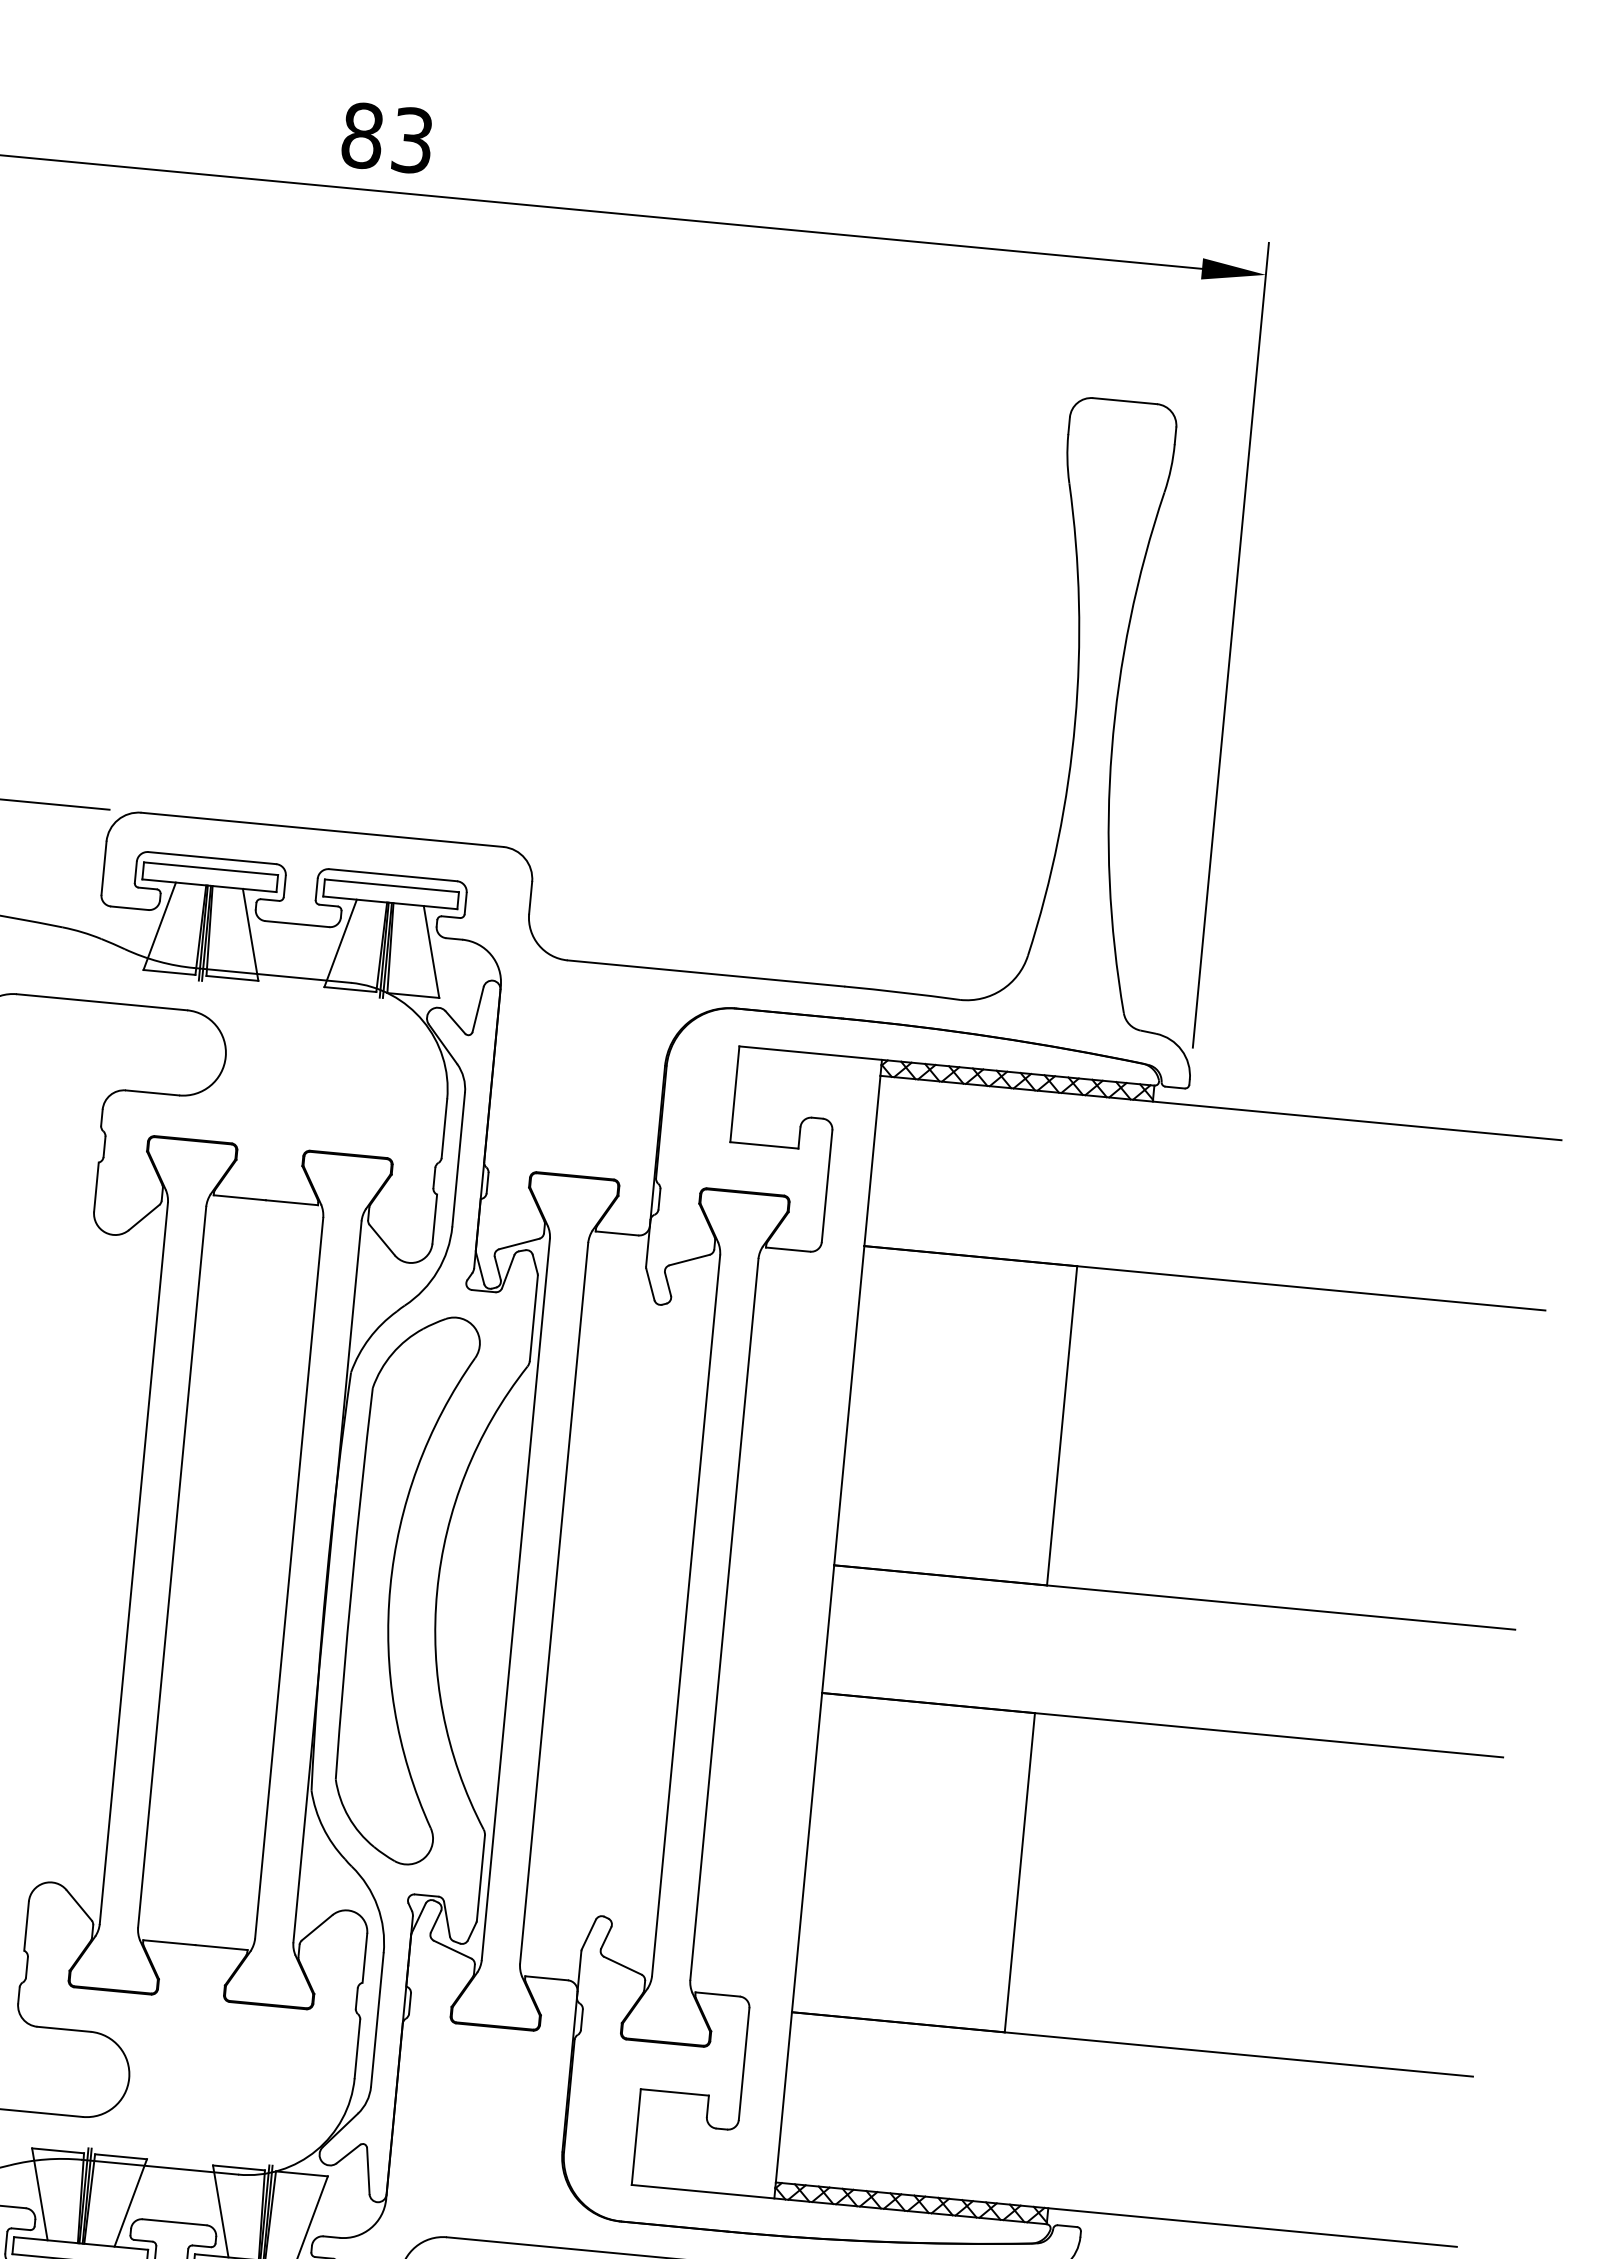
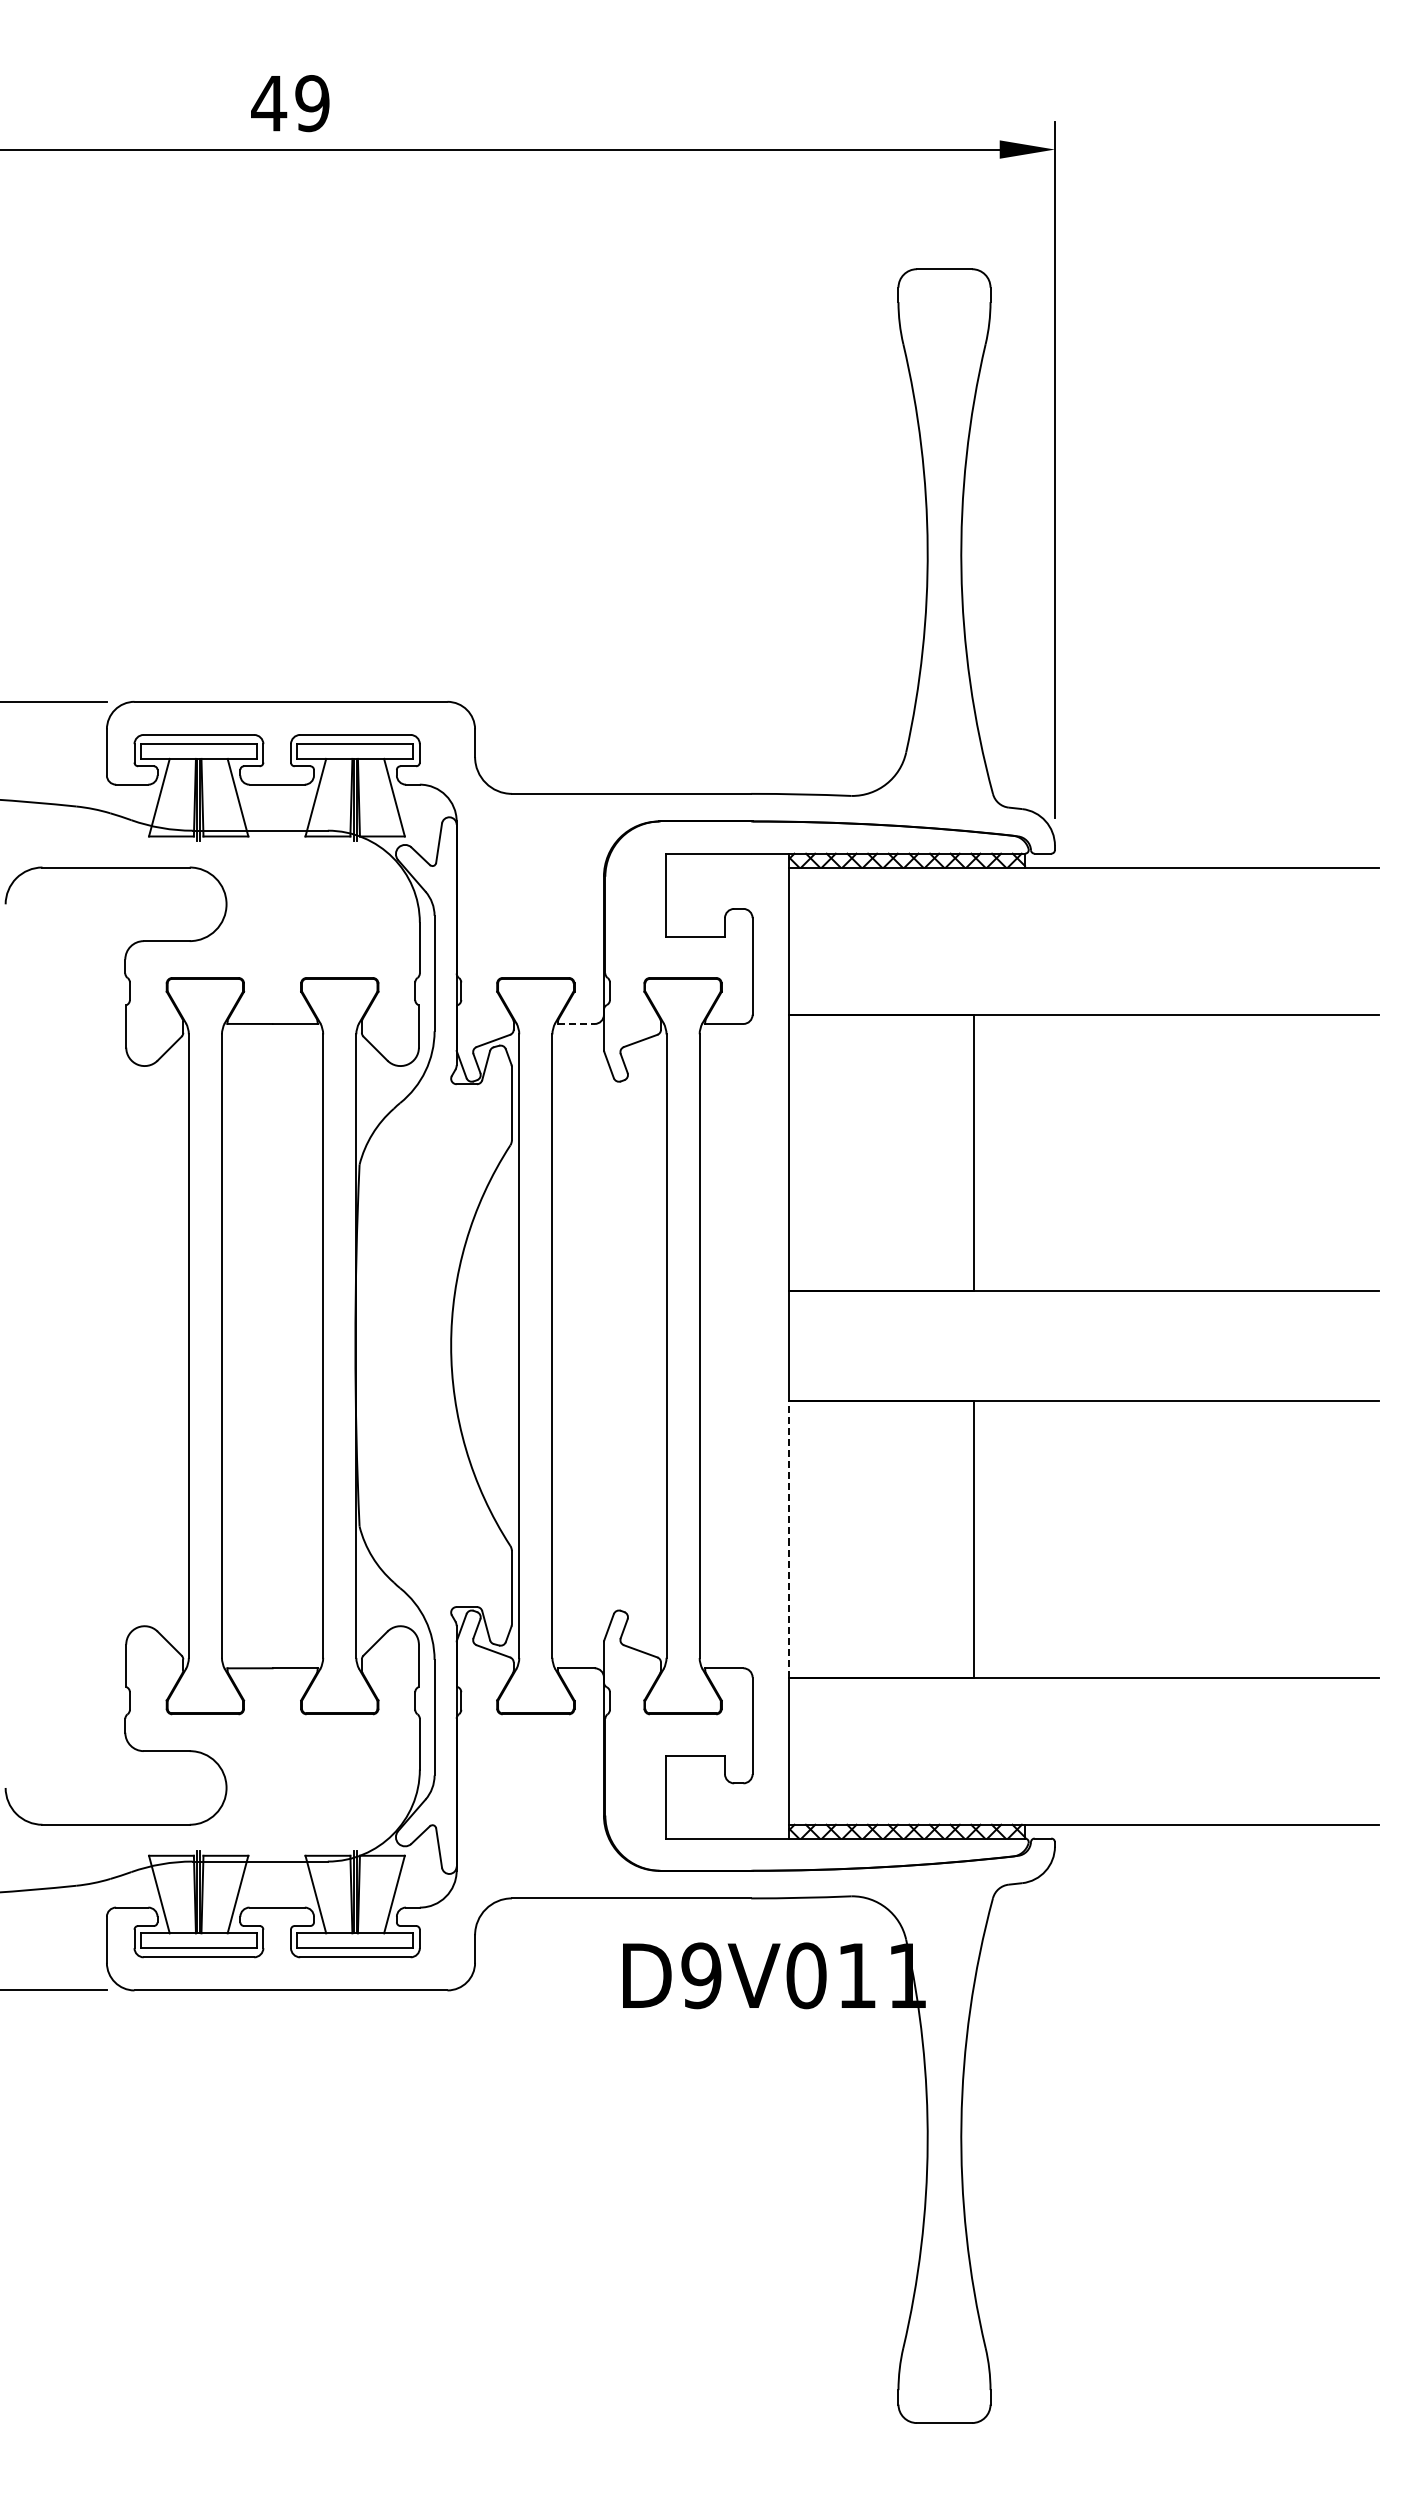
text: (387, 138) -> (290, 103), 83 -> 49
line: (617, 1232) -> (576, 1023), solid -> dashed
part: (391, 1587) -> (411, 1345), removed
line: (807, 1851) -> (789, 1538), solid -> dashed

